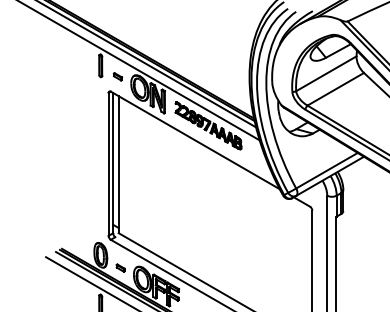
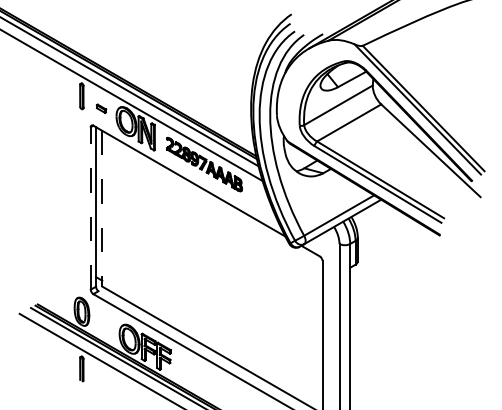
line: (108, 163) -> (90, 207), solid -> dashed
line: (118, 164) -> (102, 208), solid -> dashed
part: (120, 268) -> (104, 326), removed

